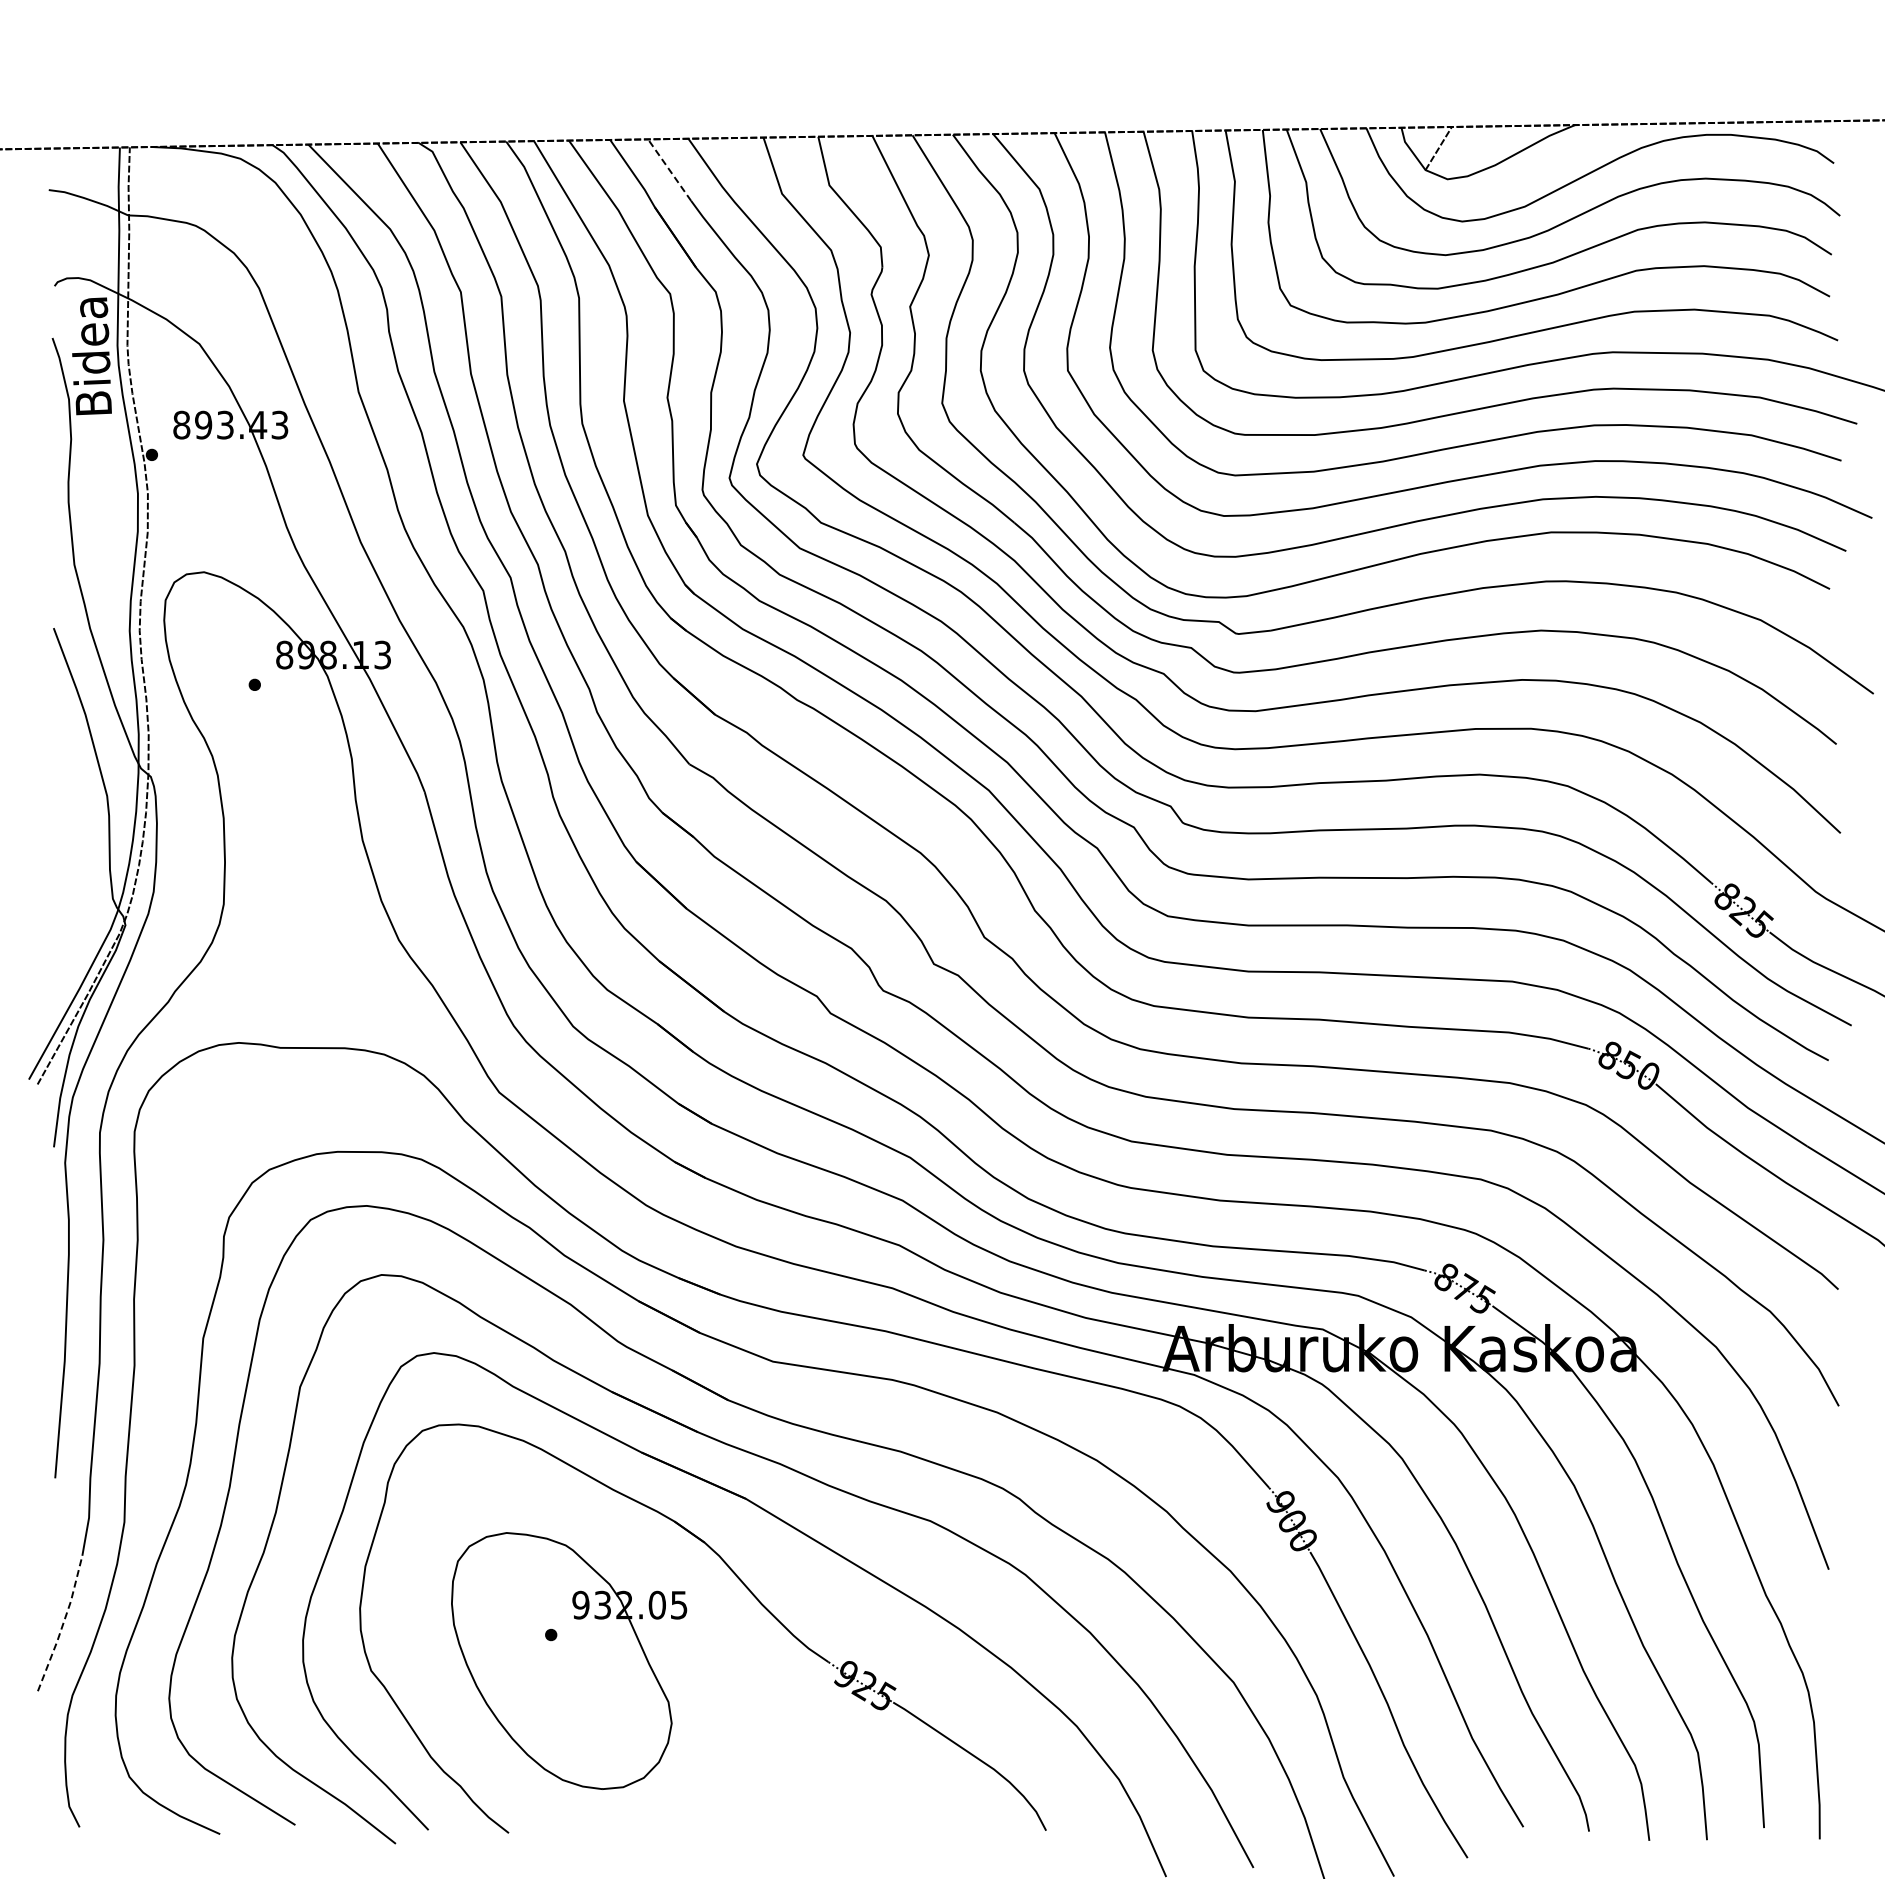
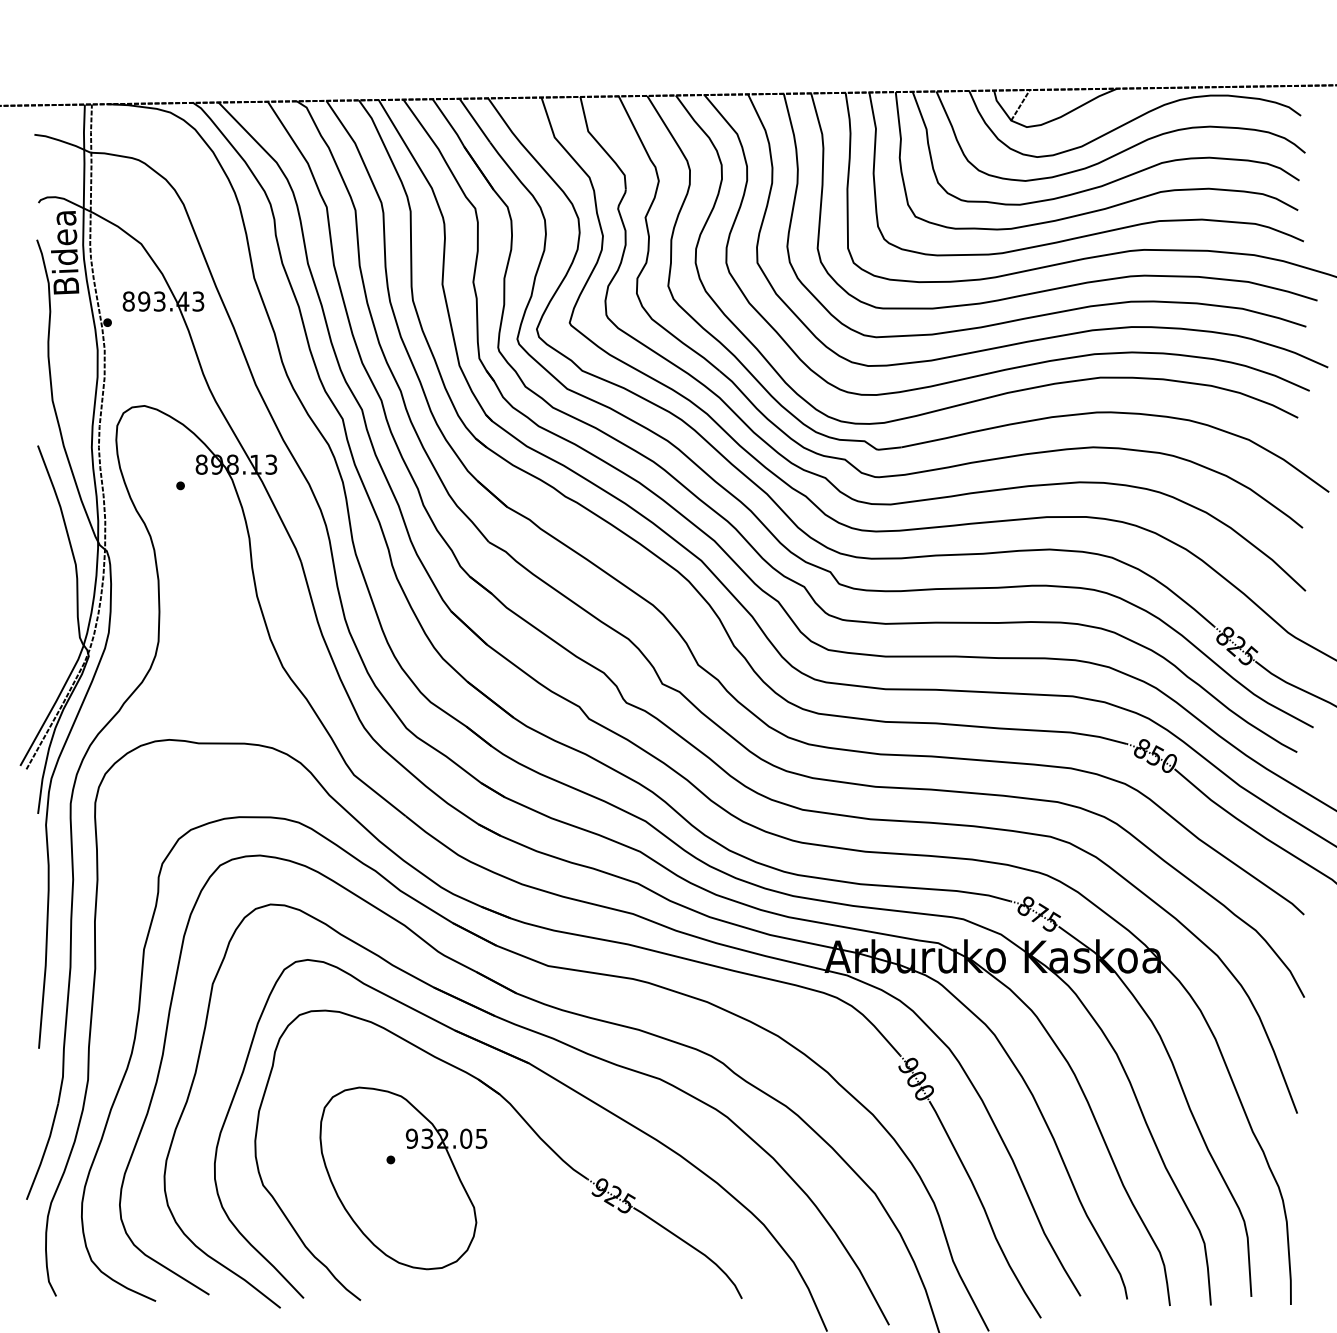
line: (669, 170) -> (474, 120), dashed -> solid
line: (63, 1624) -> (44, 1152), dashed -> solid

